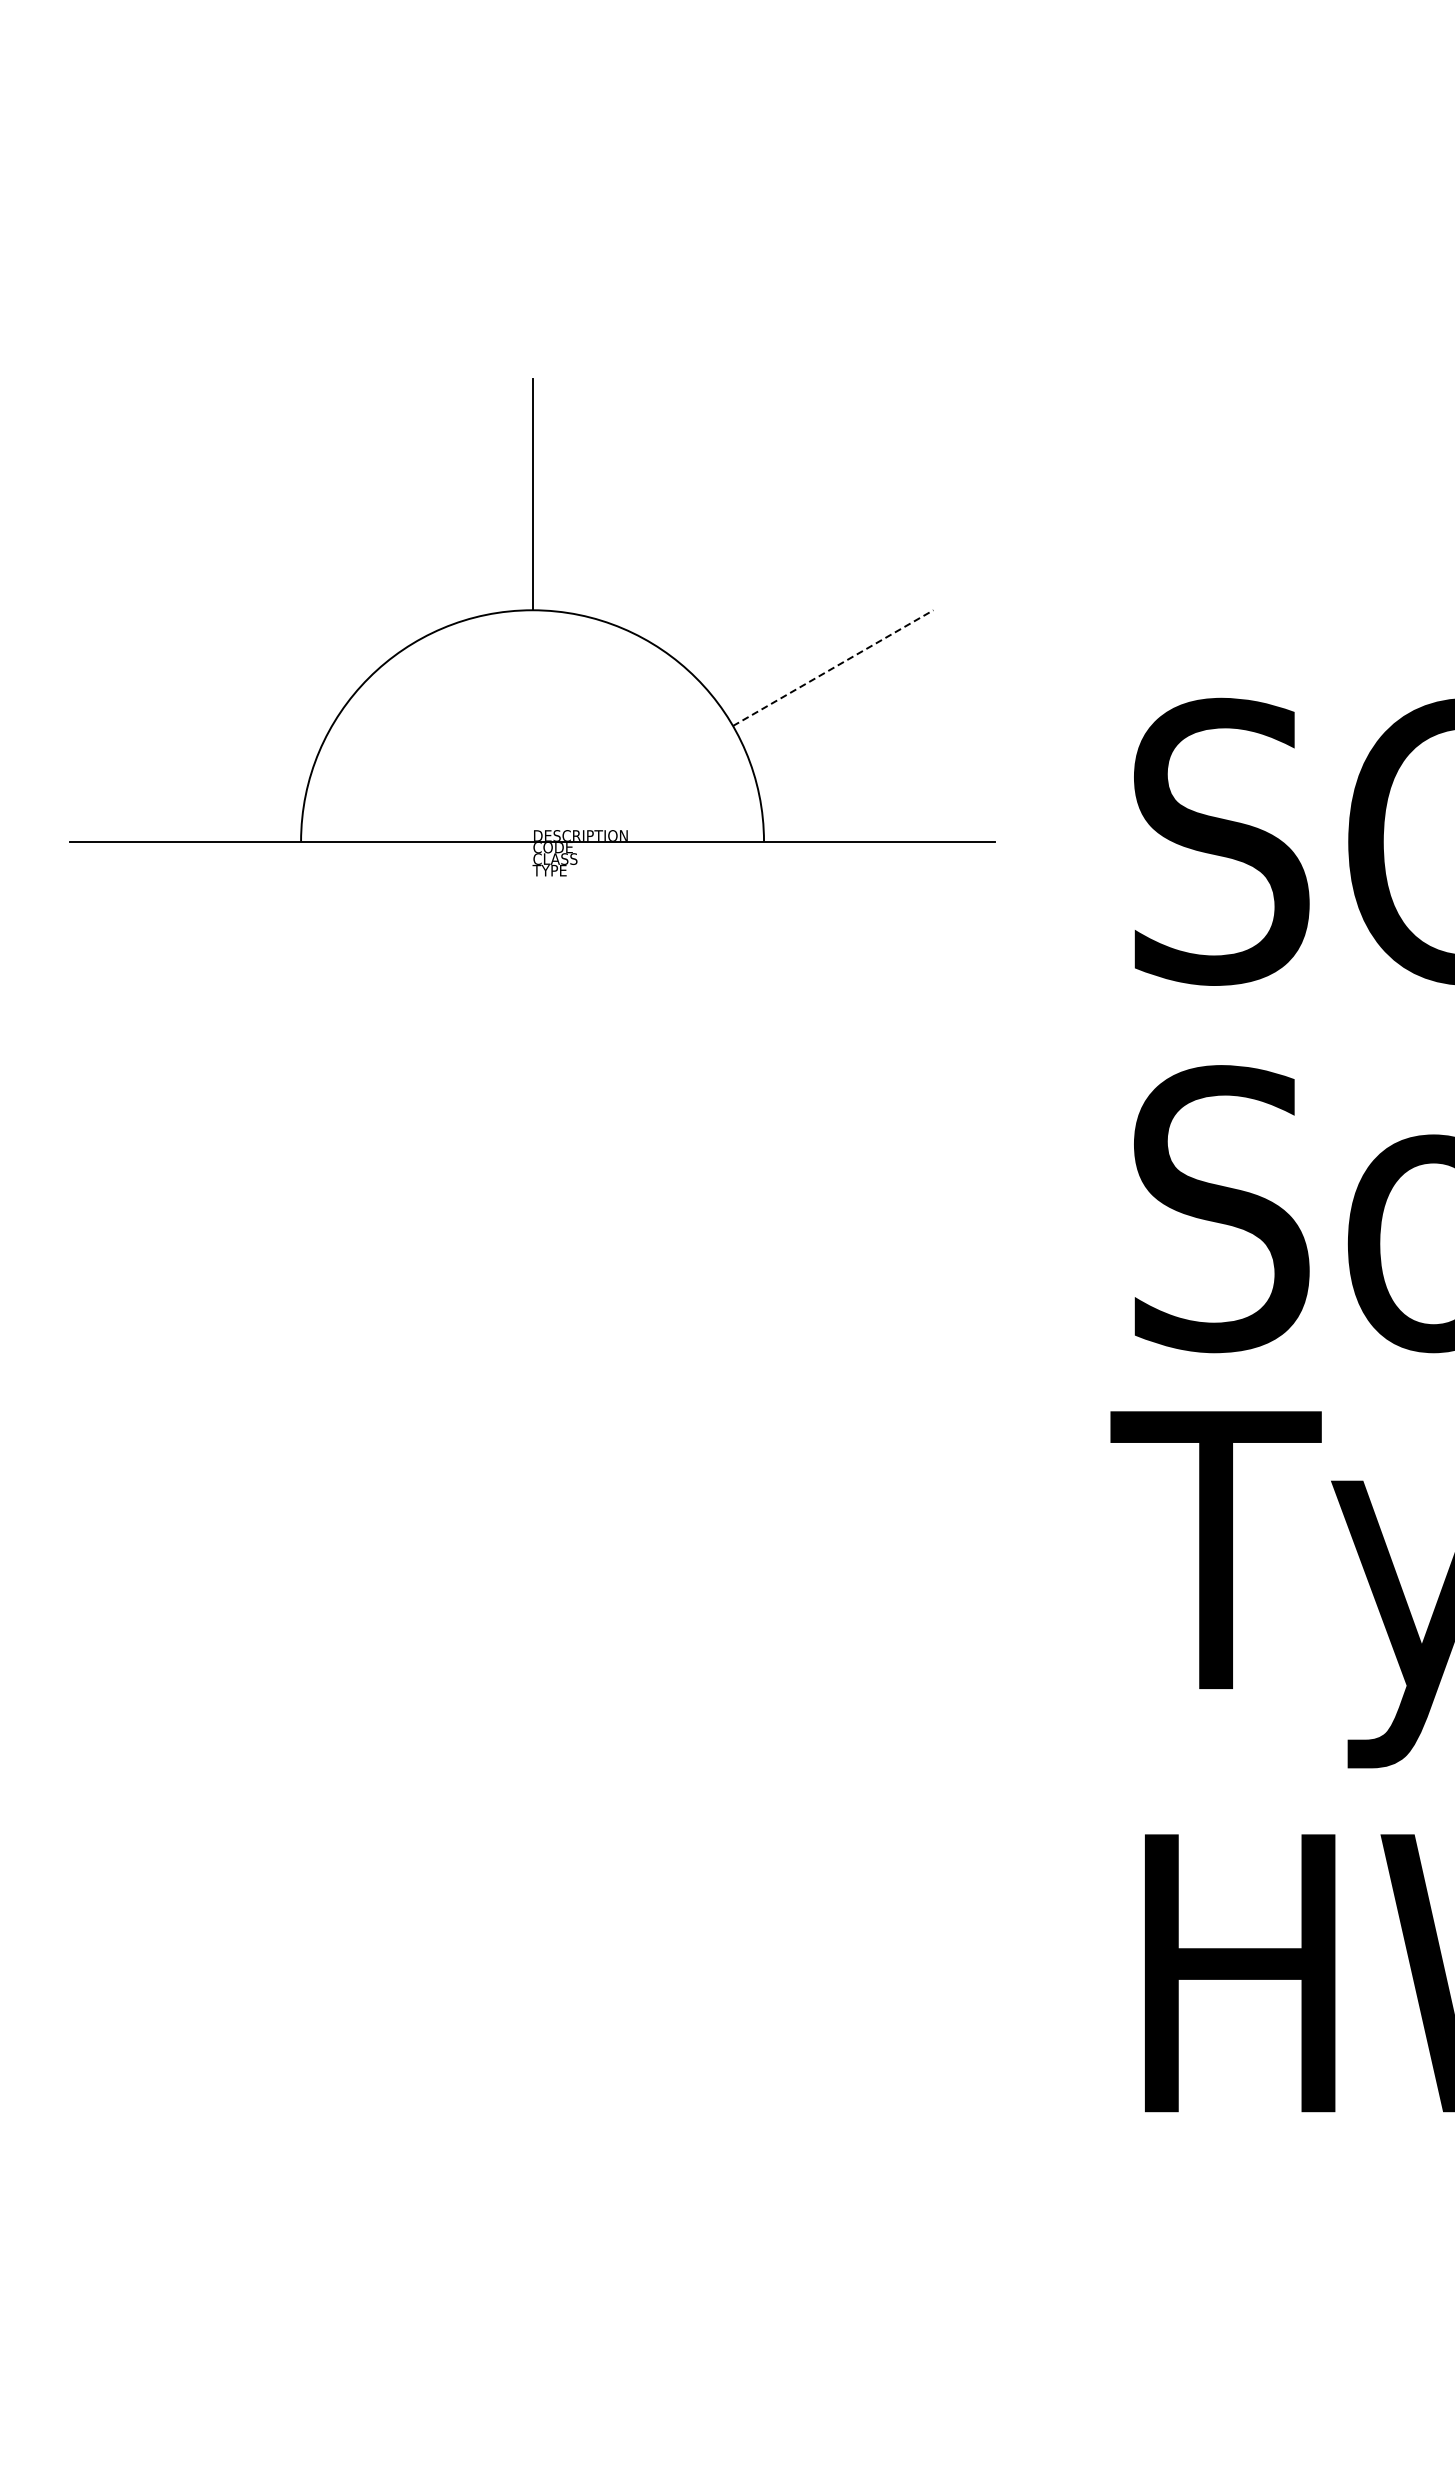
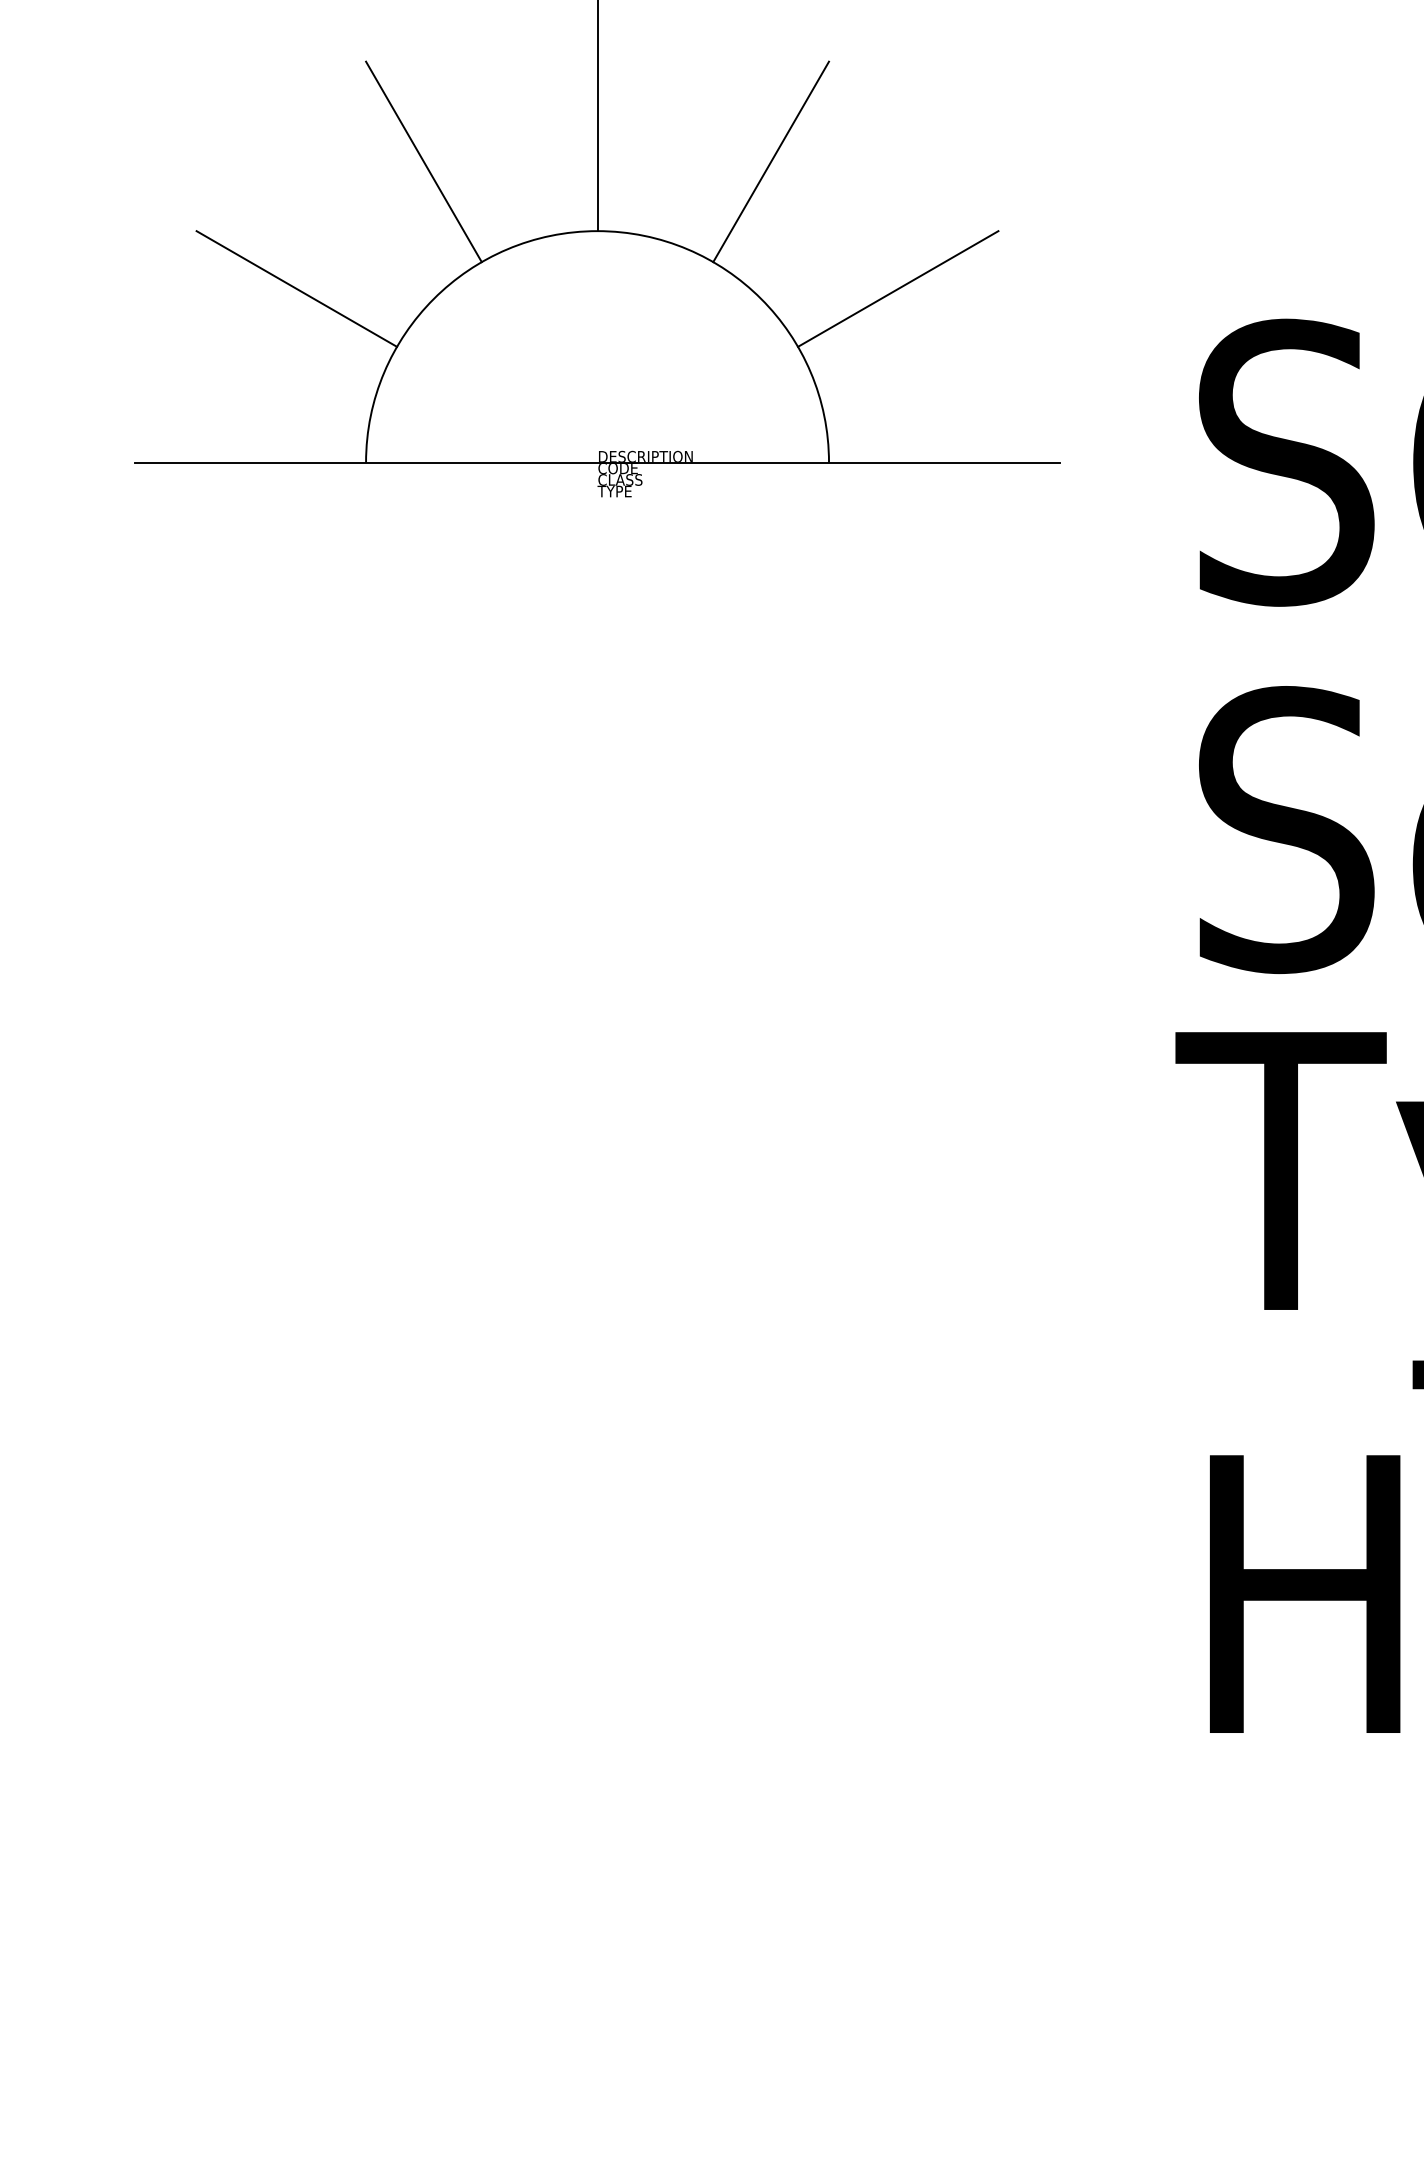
line: (358, 540) -> (423, 161), added
line: (706, 540) -> (771, 161), added
line: (231, 668) -> (296, 289), added
line: (833, 668) -> (898, 289), dashed -> solid

